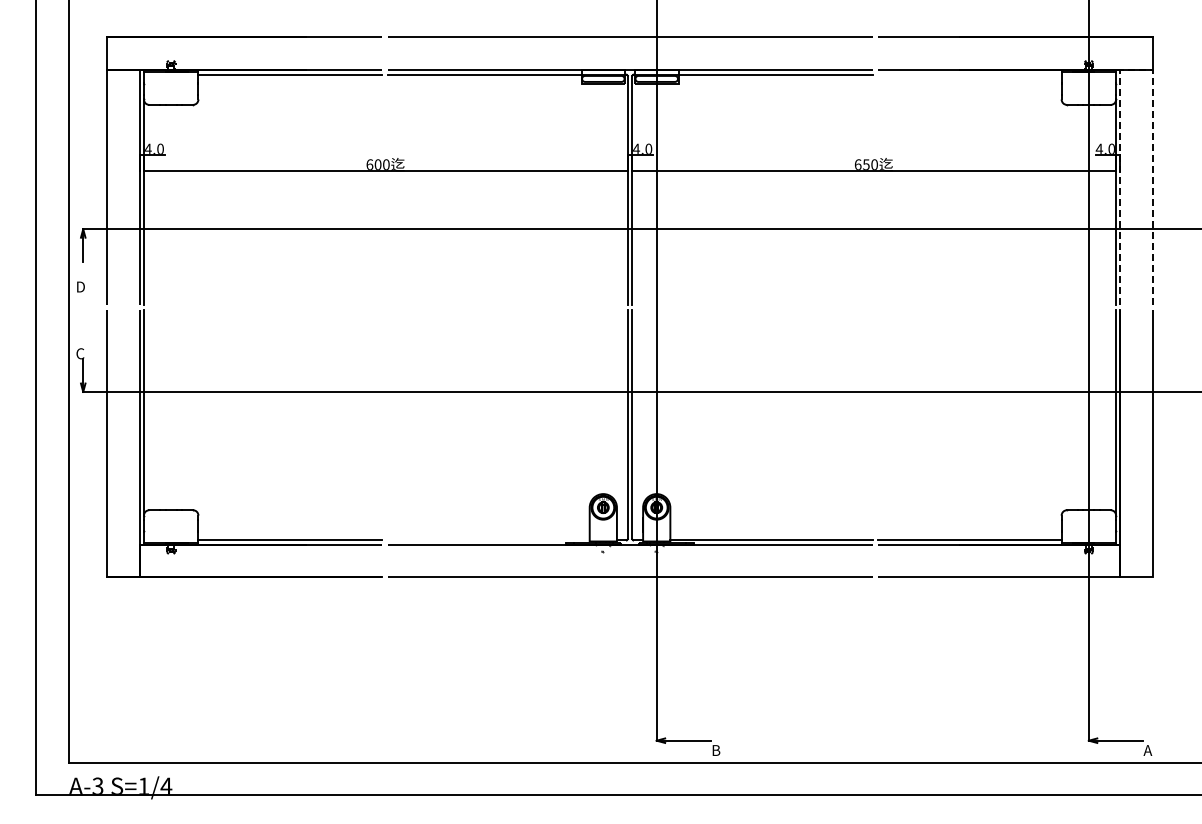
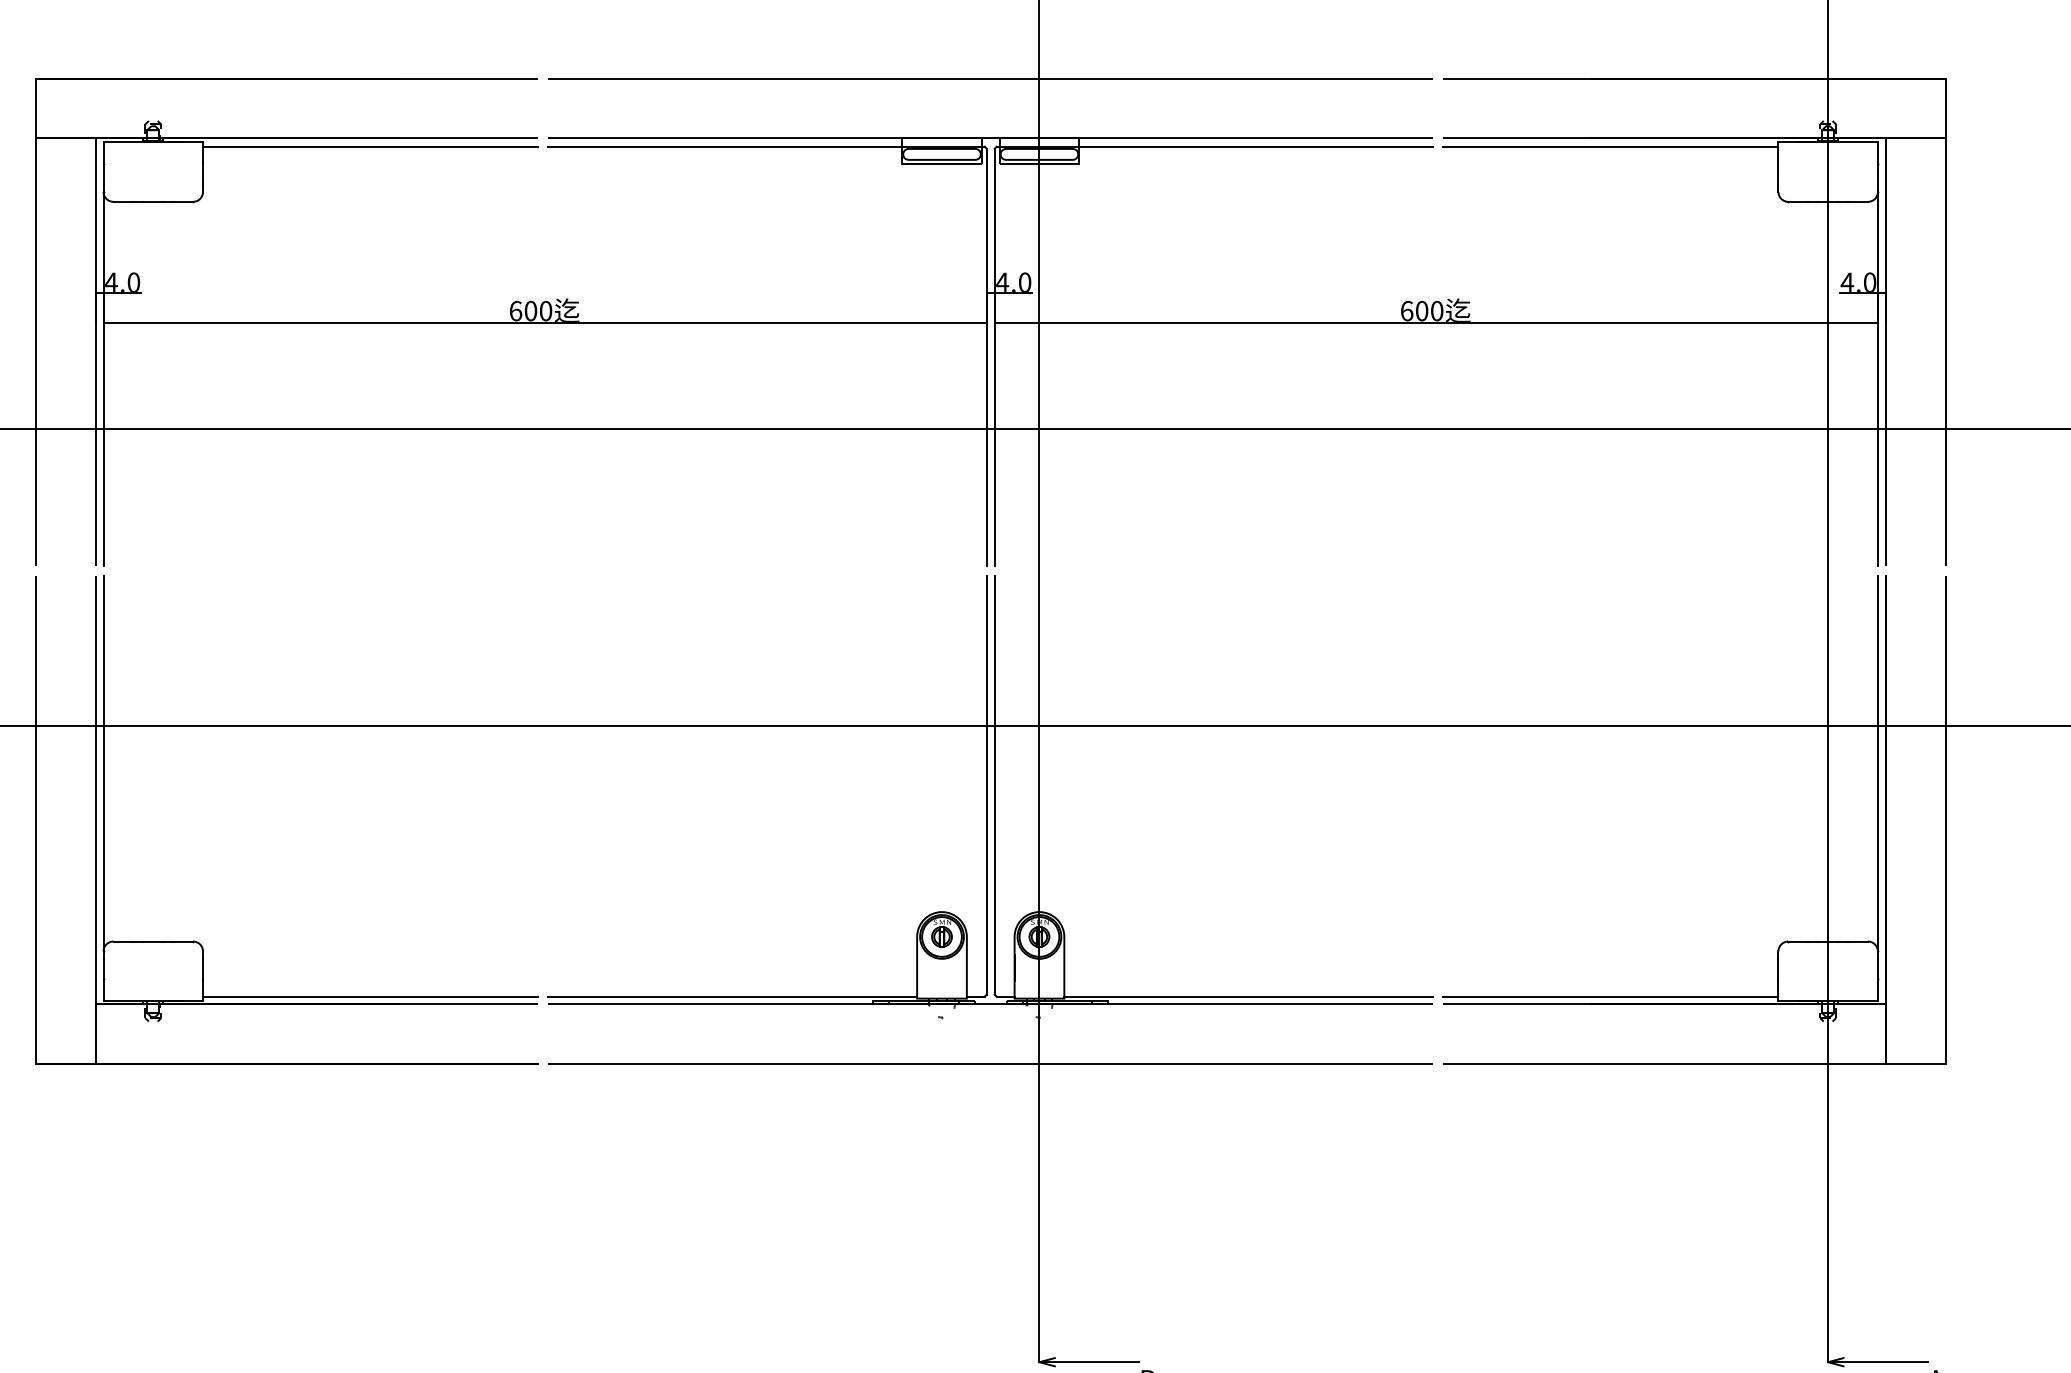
line: (1136, 70) -> (1915, 139), dashed -> solid
line: (969, 74) -> (1610, 146), added
text: (866, 164) -> (1422, 310), 650 -> 600
line: (488, 540) -> (732, 996), added

